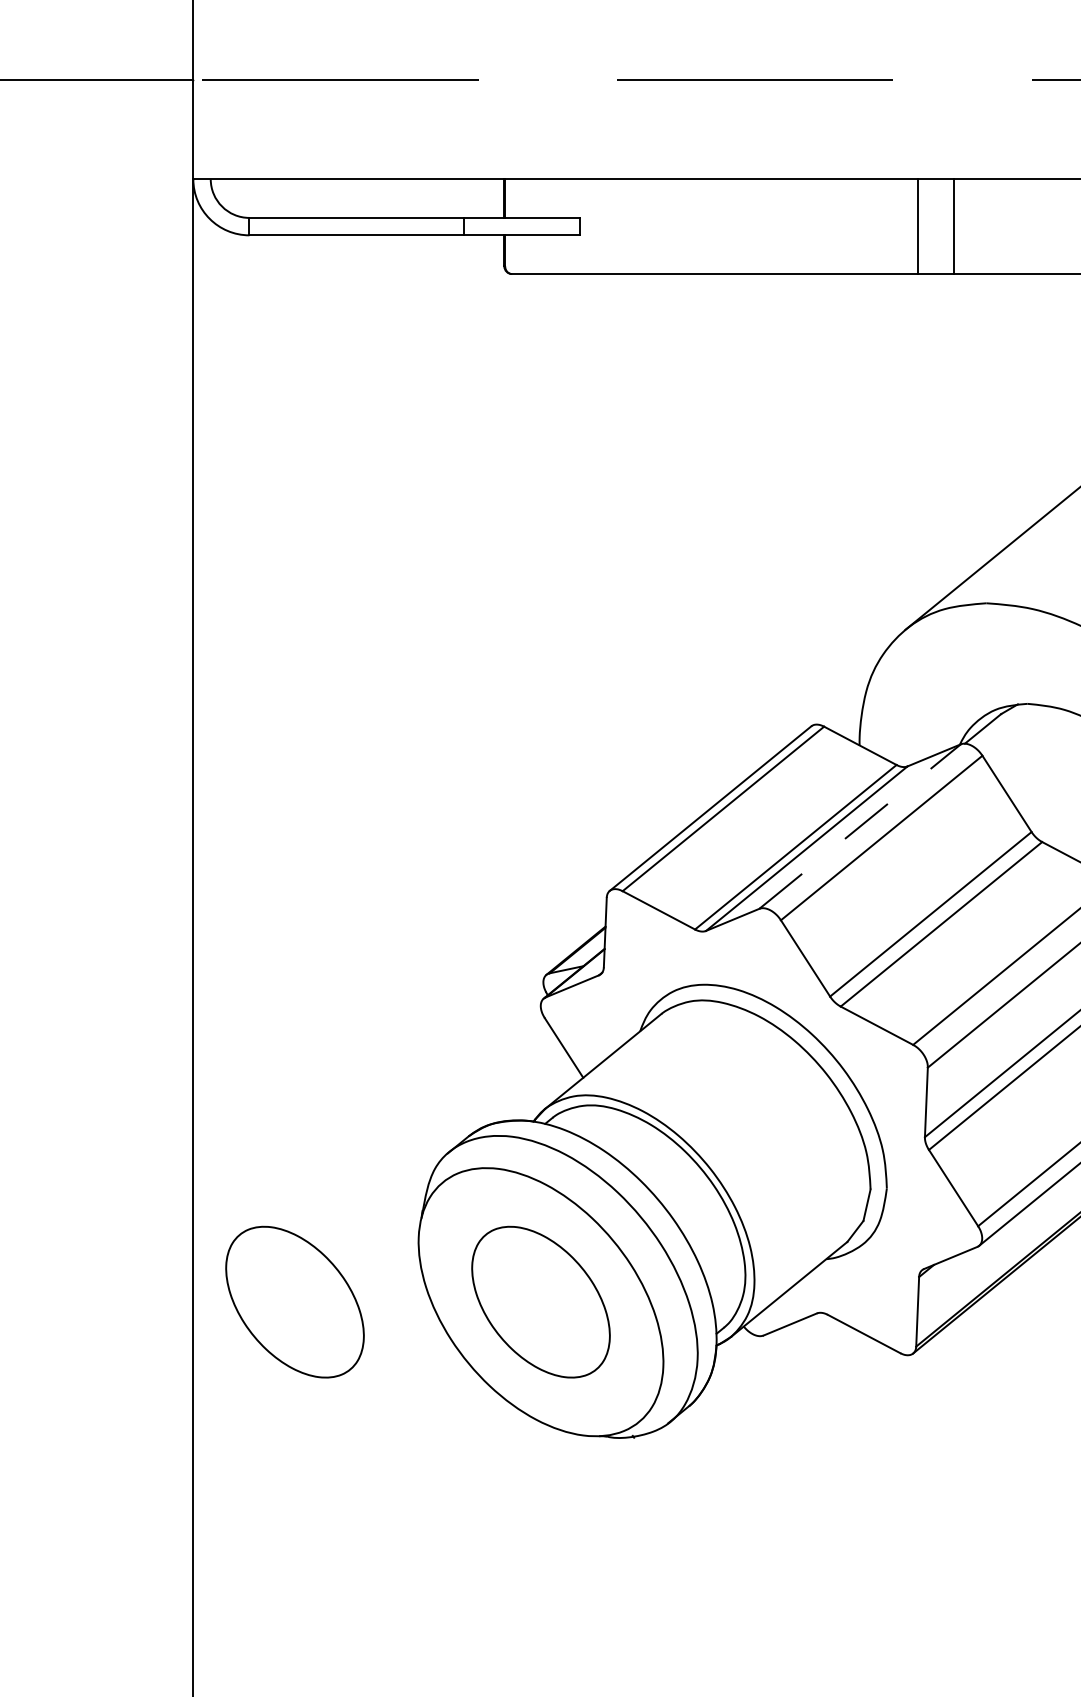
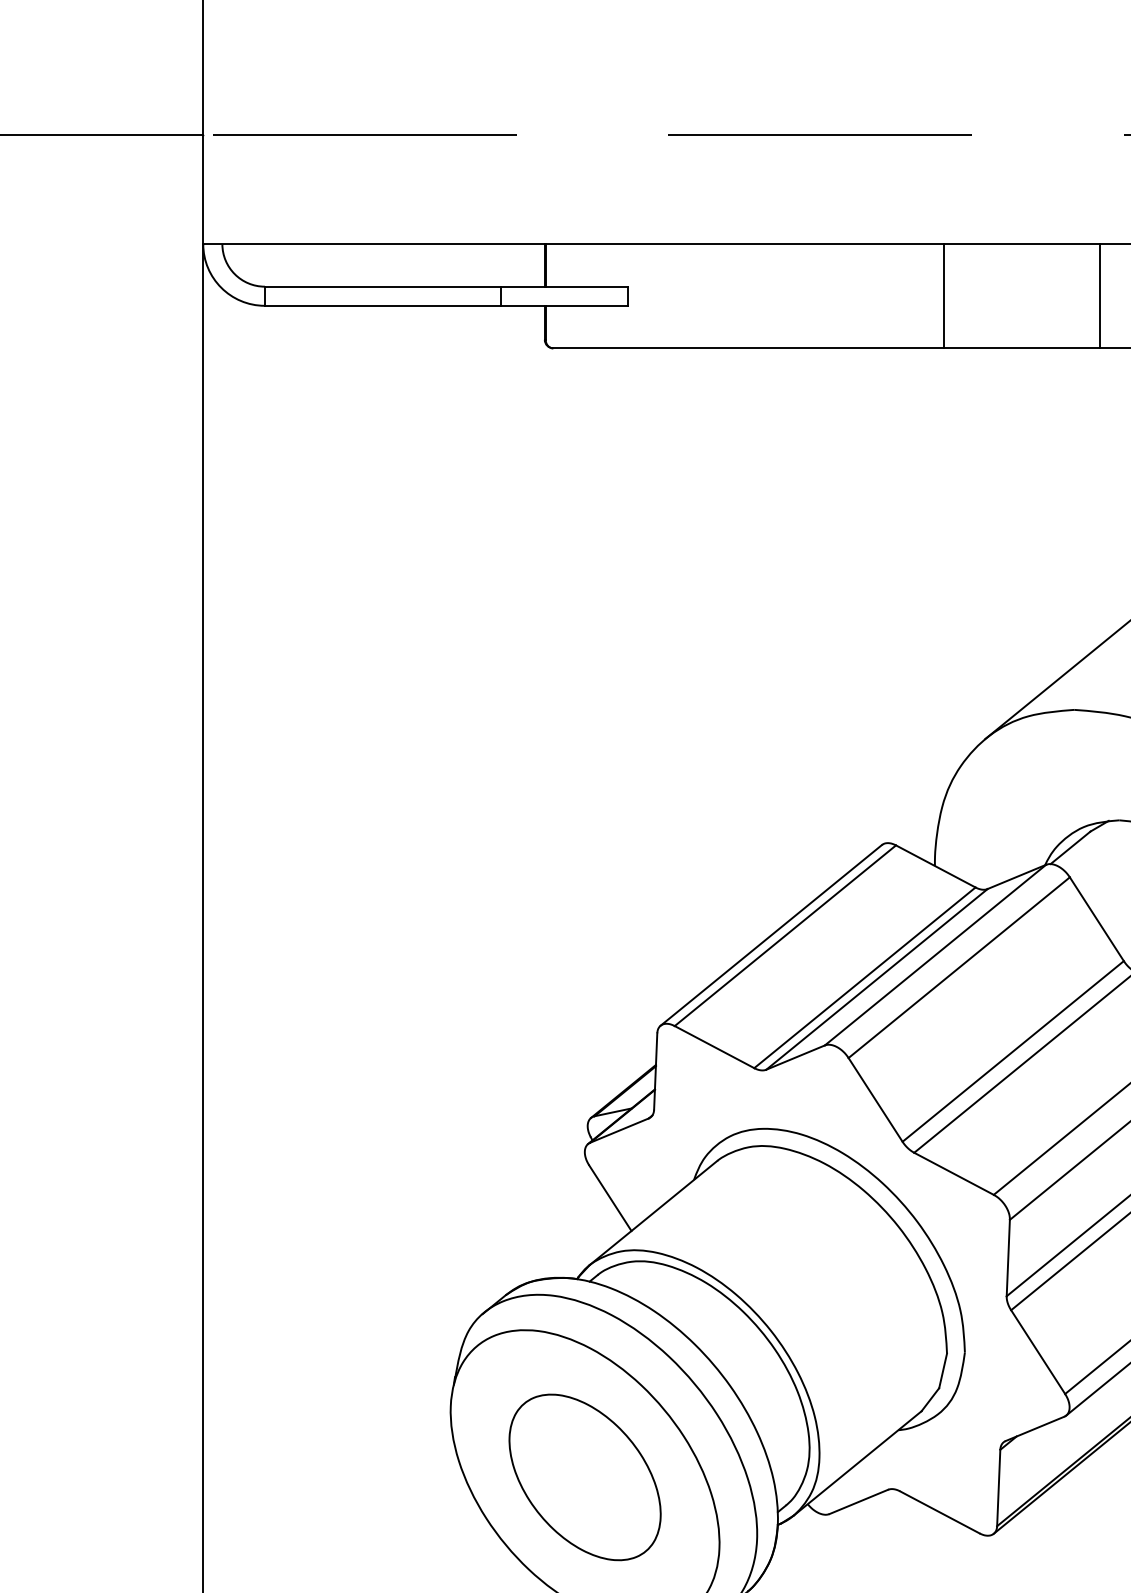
line: (918, 226) -> (943, 296), moved
line: (953, 226) -> (1099, 296), moved
line: (860, 826) -> (935, 955), dashed -> solid
part: (294, 1301) -> (314, 1476), removed

